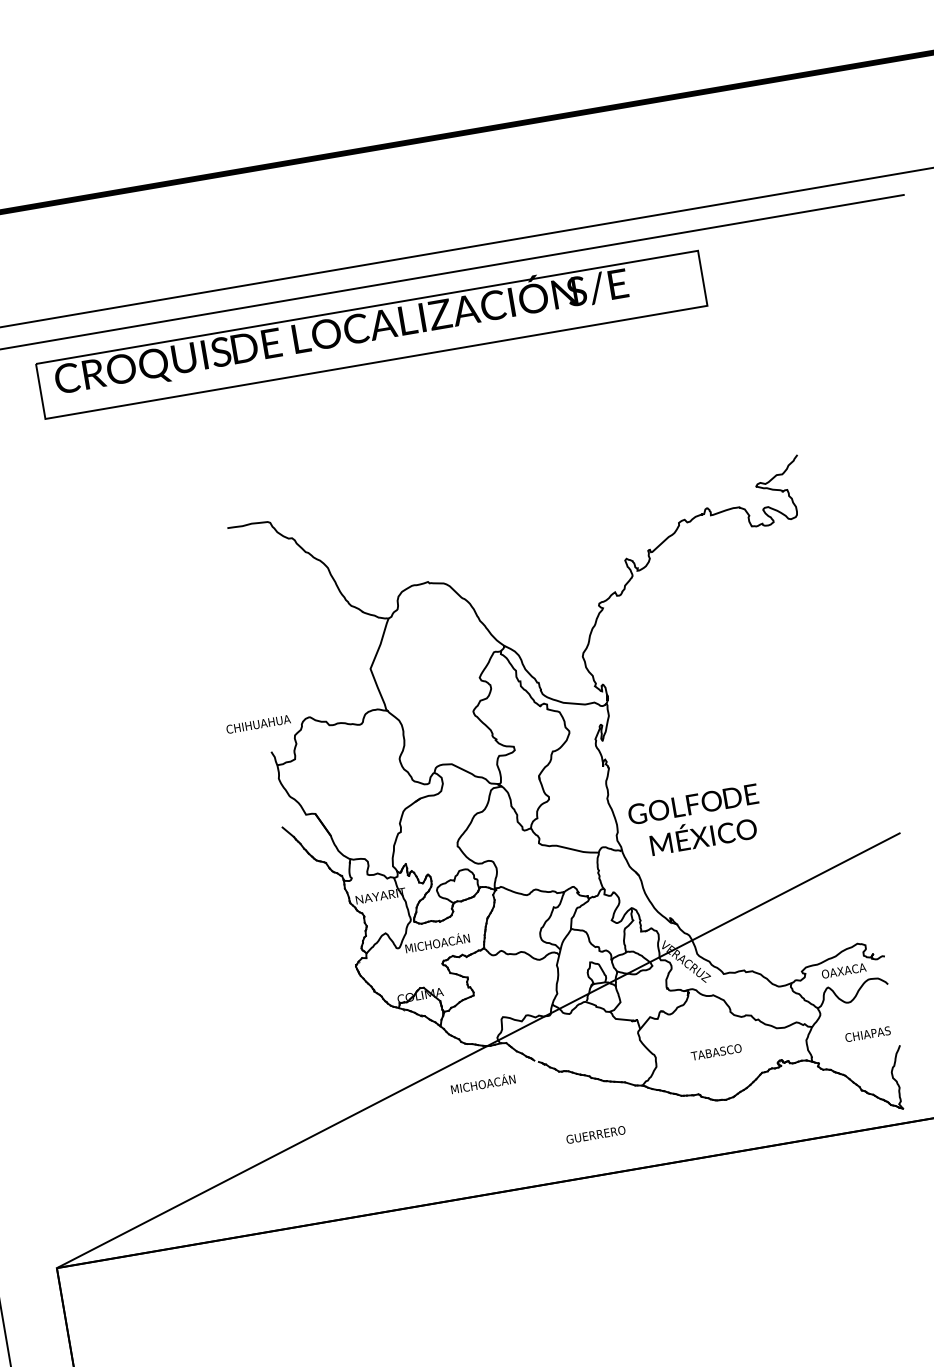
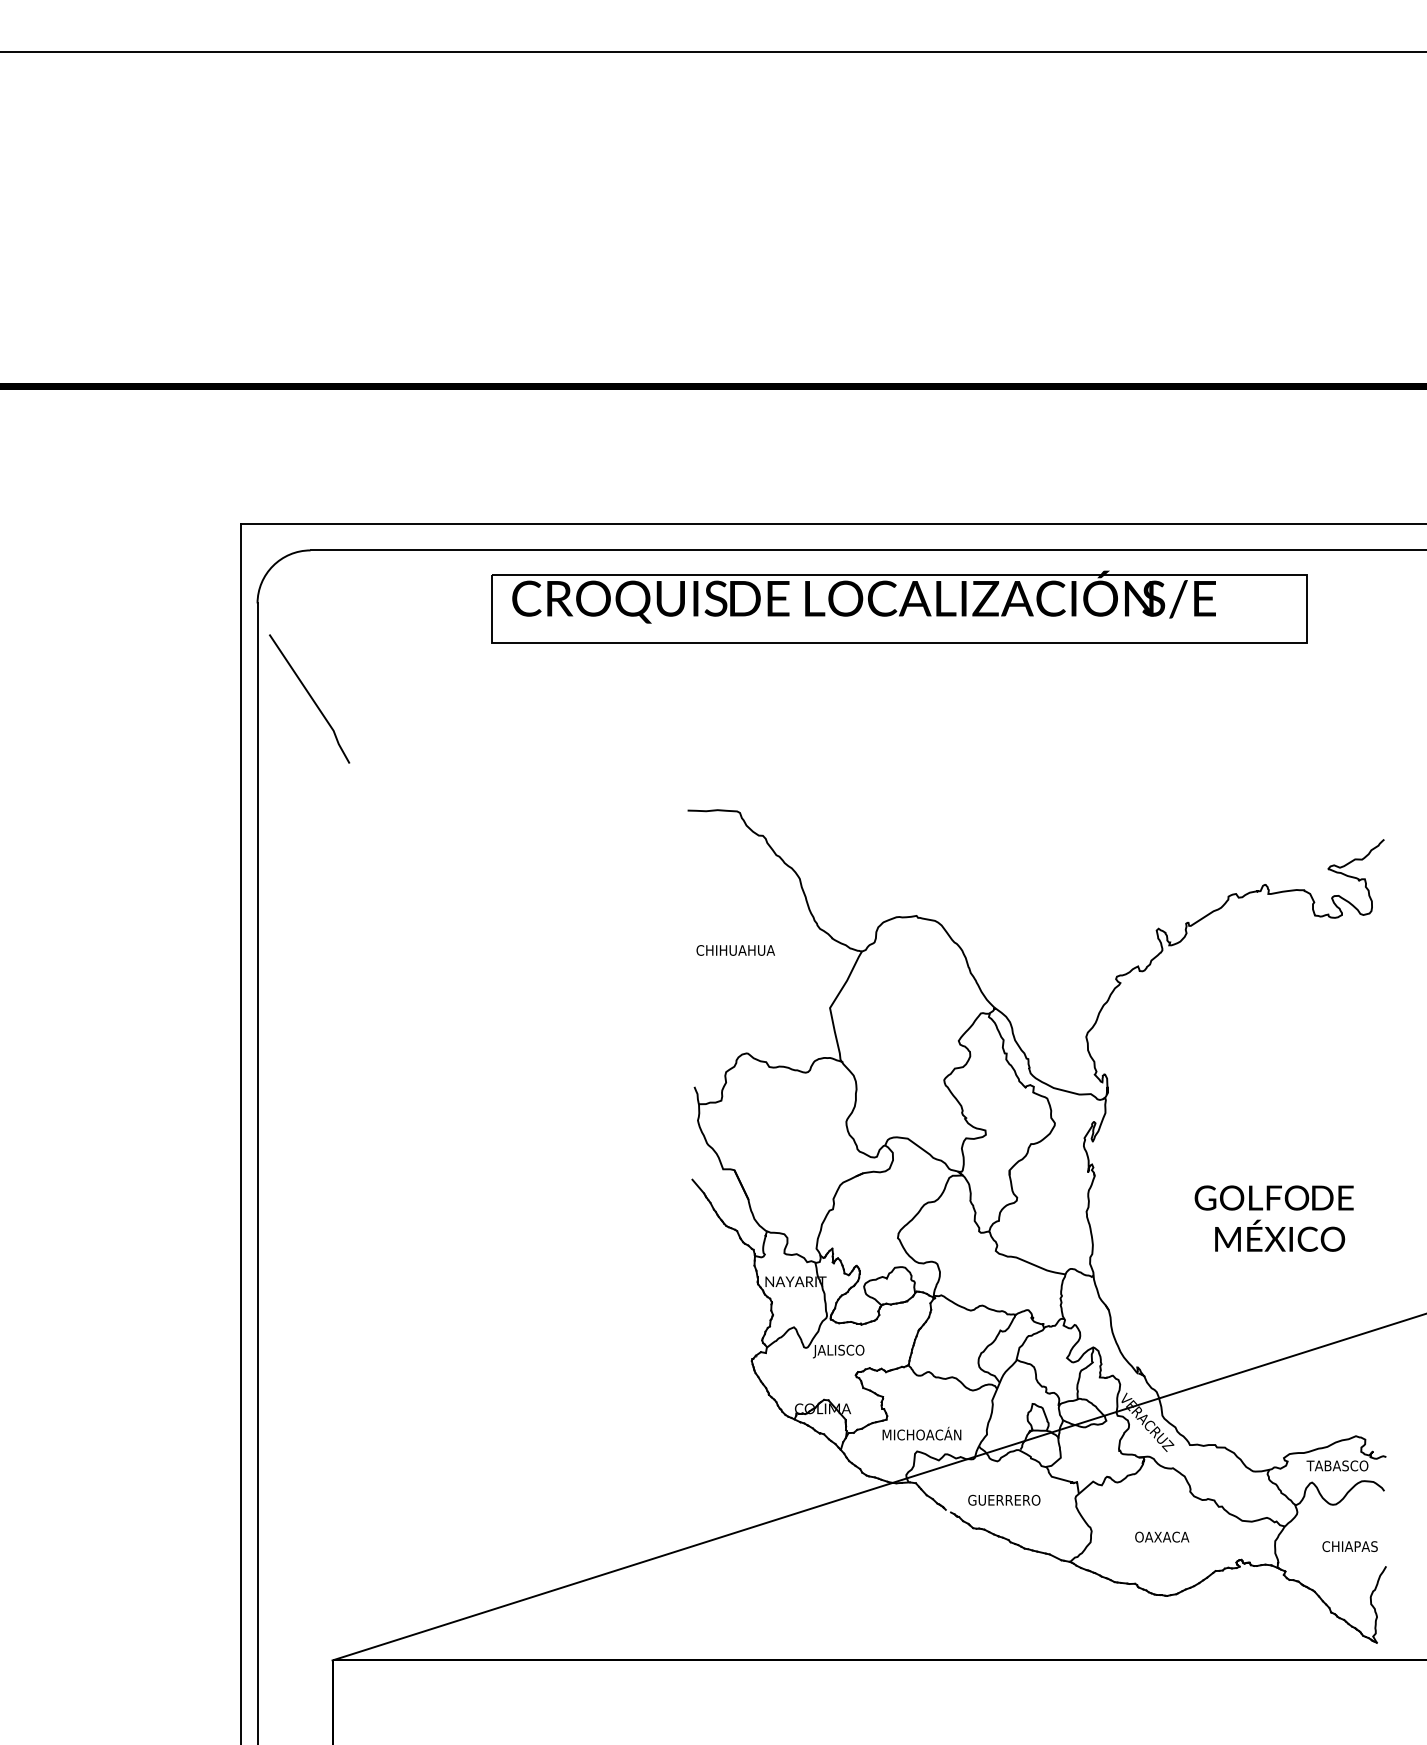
text: (258, 724) -> (735, 950), moved
text: (695, 821) -> (1273, 1218), moved
text: (436, 944) -> (852, 1350), MICHOACÁN -> JALISCO
text: (846, 970) -> (1337, 1465), OAXACA -> TABASCO
text: (716, 1051) -> (1165, 1536), TABASCO -> OAXACA
text: (482, 1083) -> (921, 1433), moved
text: (595, 1134) -> (1004, 1499), moved

